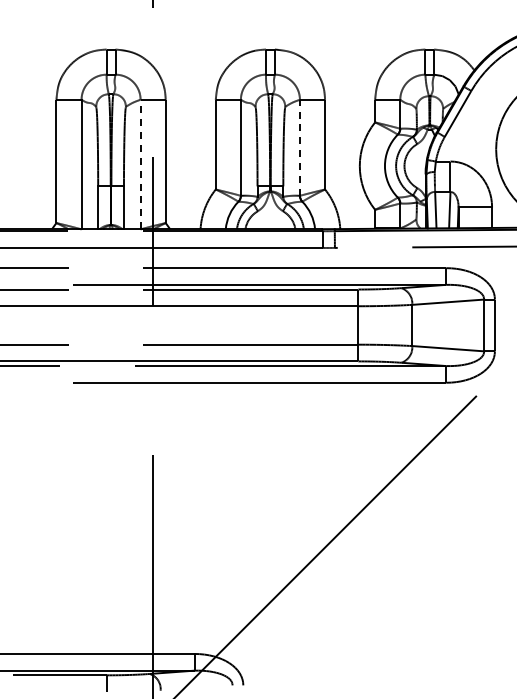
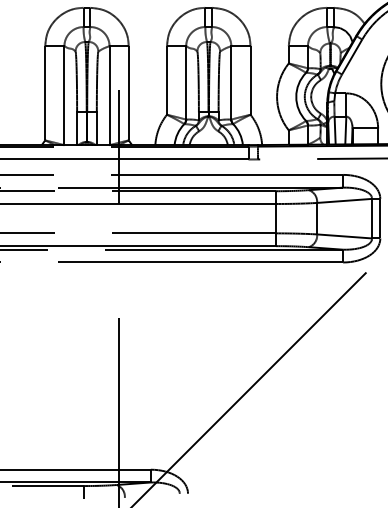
line: (299, 147) -> (230, 82), dashed -> solid
line: (140, 164) -> (109, 95), dashed -> solid

